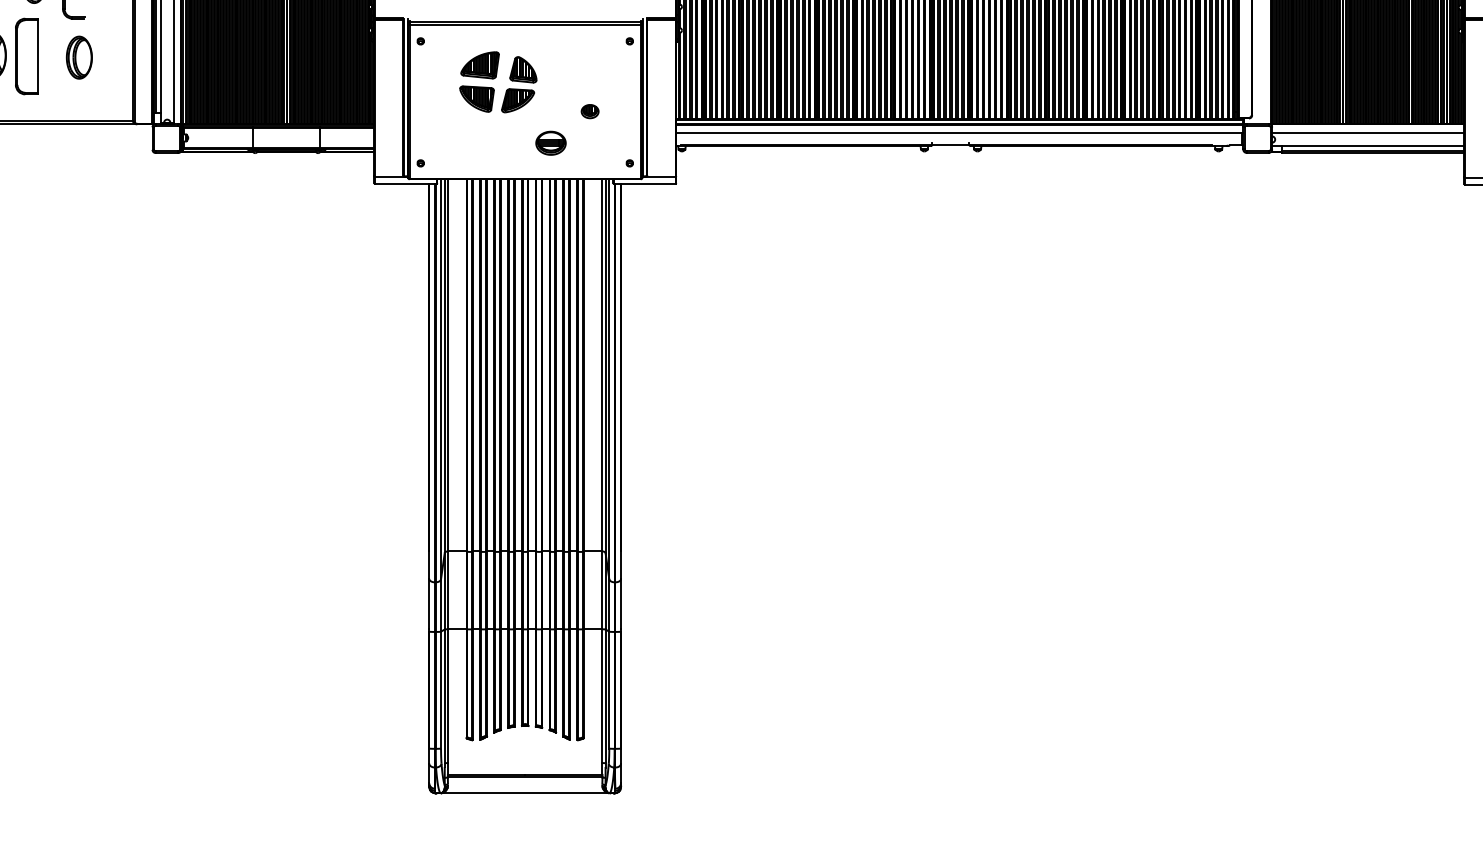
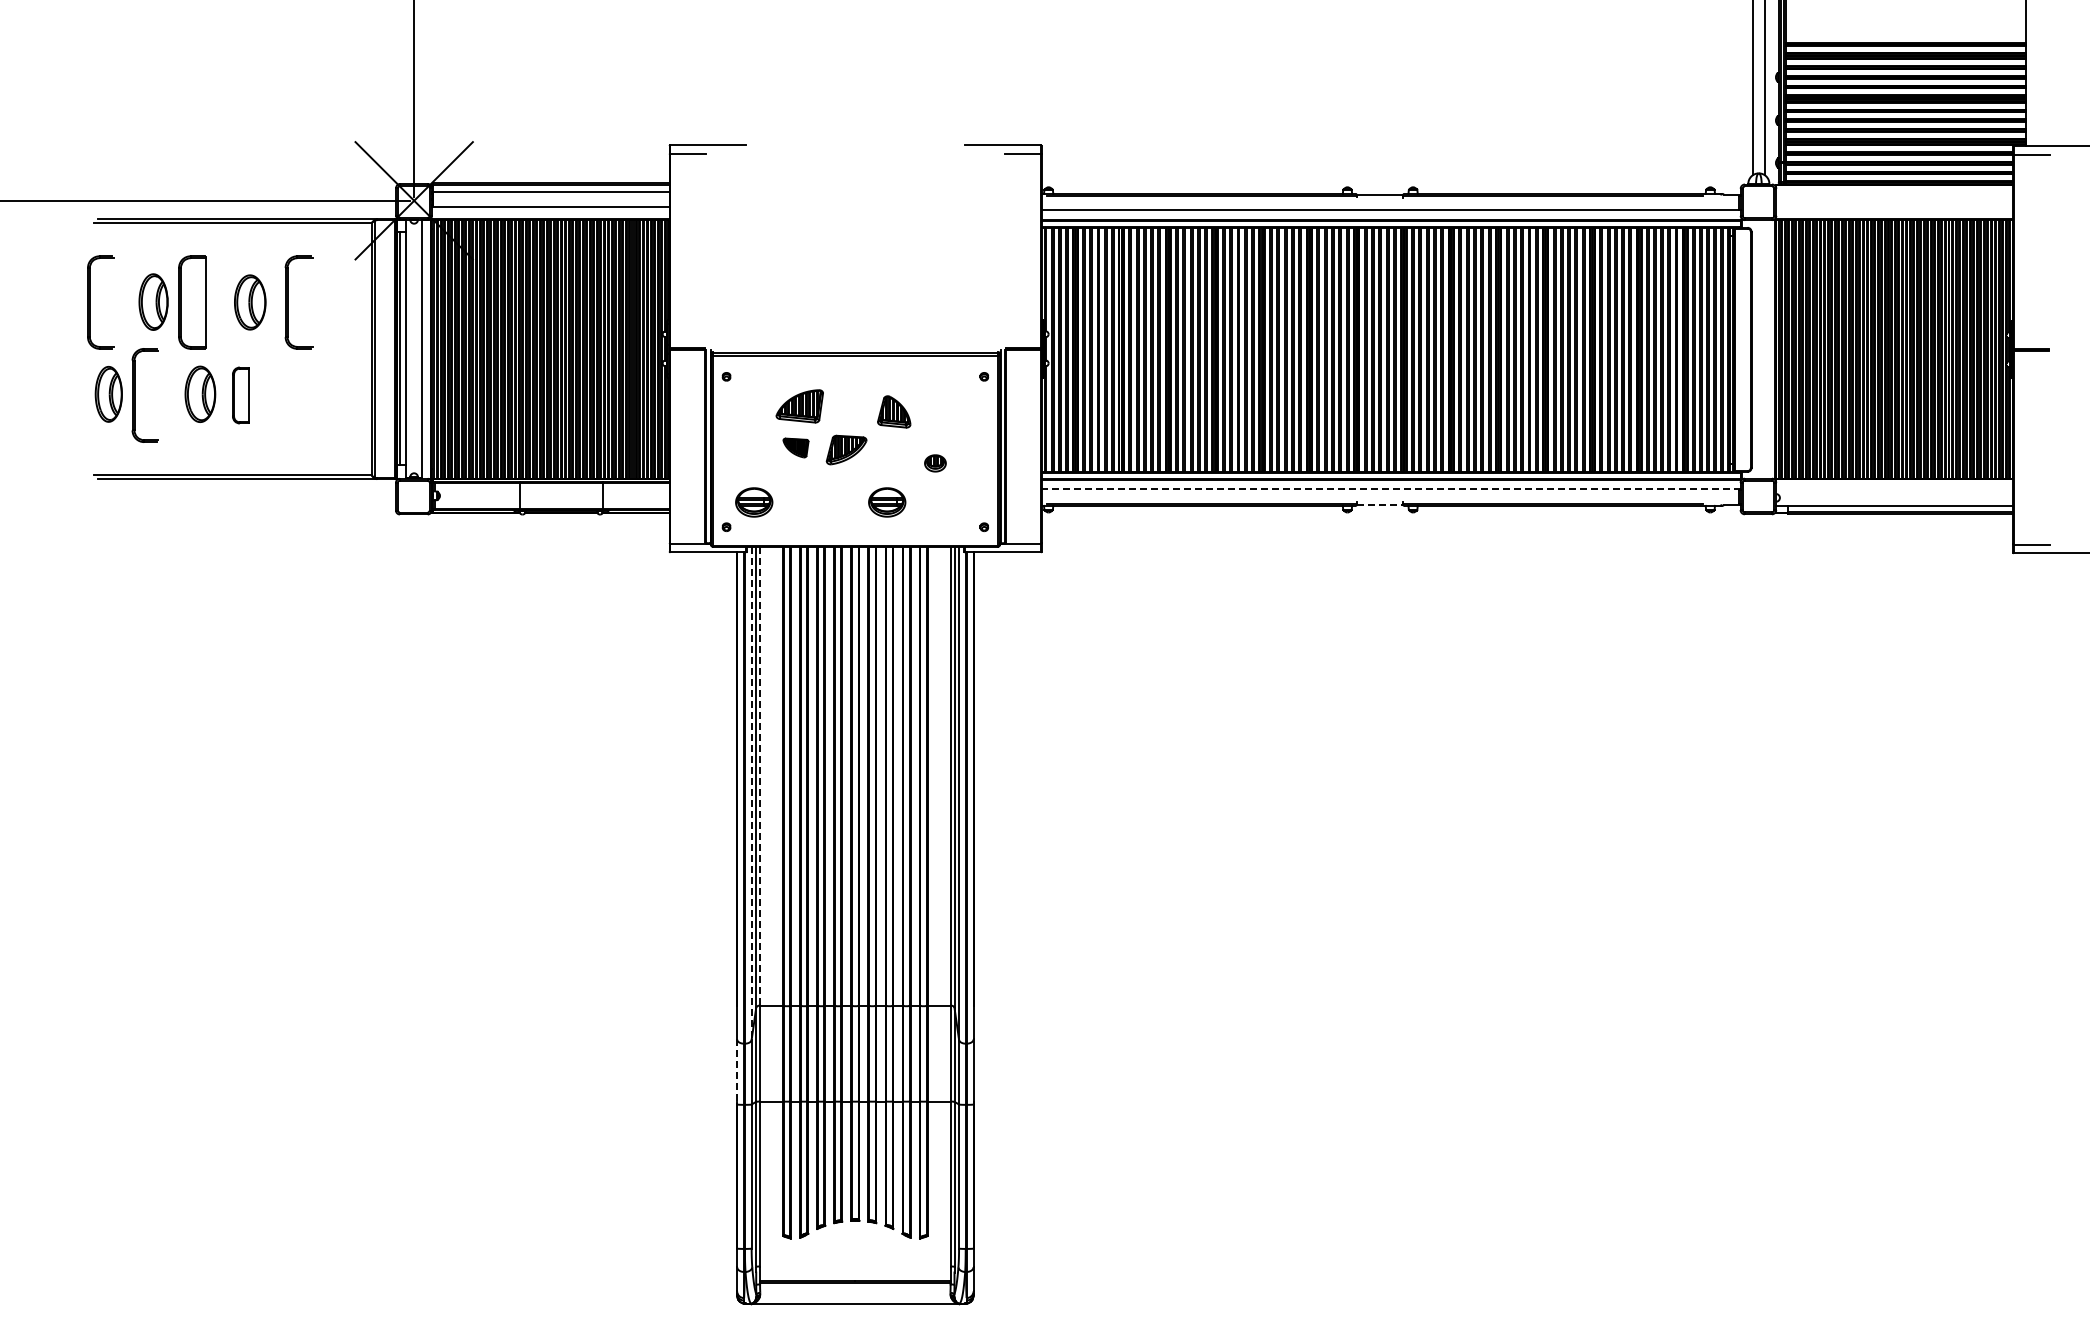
part: (26, 56) -> (240, 395), size x0.6
part: (79, 57) -> (305, 396), removed
part: (523, 69) -> (894, 411), moved
part: (476, 98) -> (795, 447), size x0.6
line: (959, 132) -> (1390, 489), solid -> dashed
line: (1368, 133) -> (1894, 490), removed
part: (443, 143) -> (754, 502), added
line: (951, 144) -> (1380, 504), solid -> dashed
line: (448, 365) -> (760, 776), solid -> dashed
line: (440, 379) -> (751, 793), solid -> dashed
line: (429, 604) -> (737, 1071), solid -> dashed

